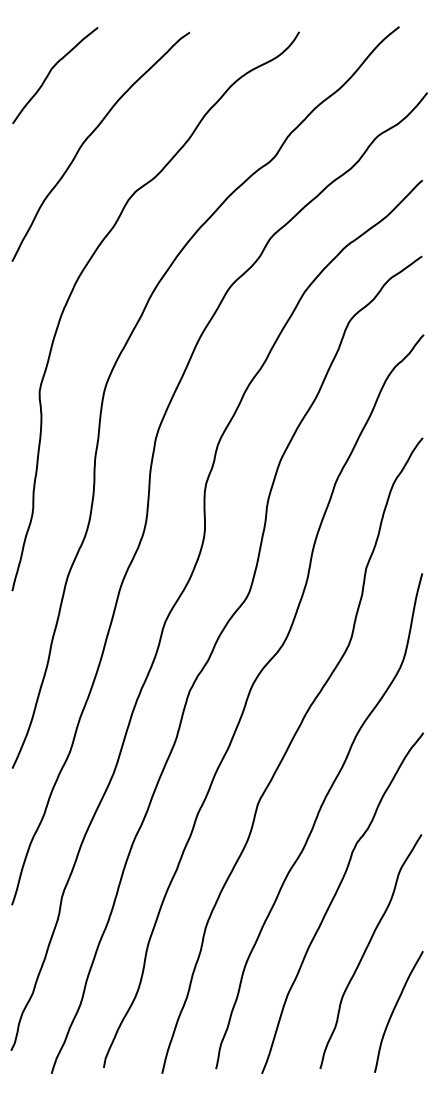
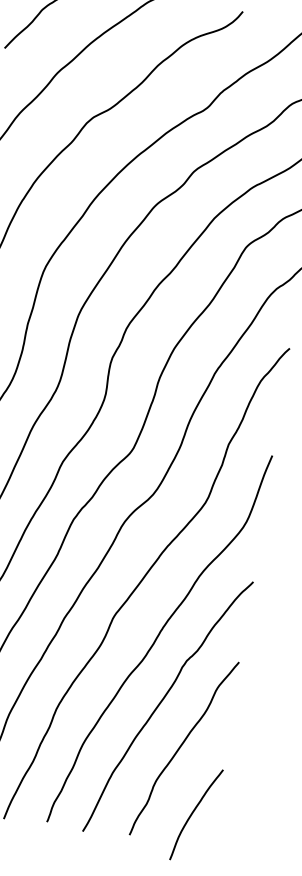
curve: (394, 1010) -> (193, 813), moved

